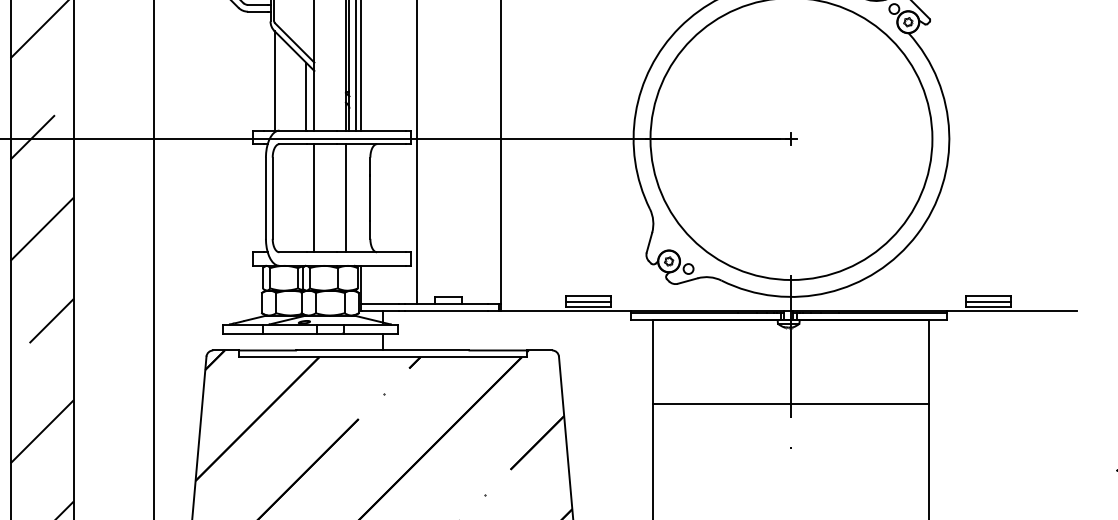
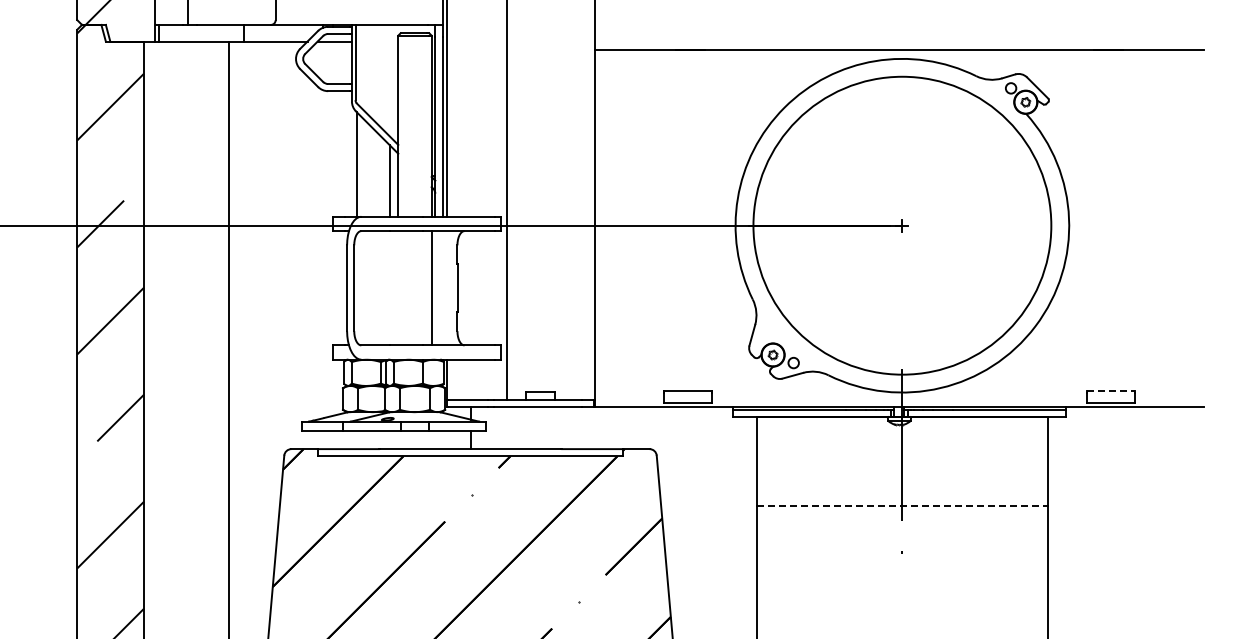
line: (314, 198) -> (398, 288), removed
line: (988, 295) -> (1110, 391), solid -> dashed
line: (588, 302) -> (687, 398), removed
line: (988, 302) -> (1110, 398), removed
line: (791, 404) -> (902, 506), solid -> dashed

